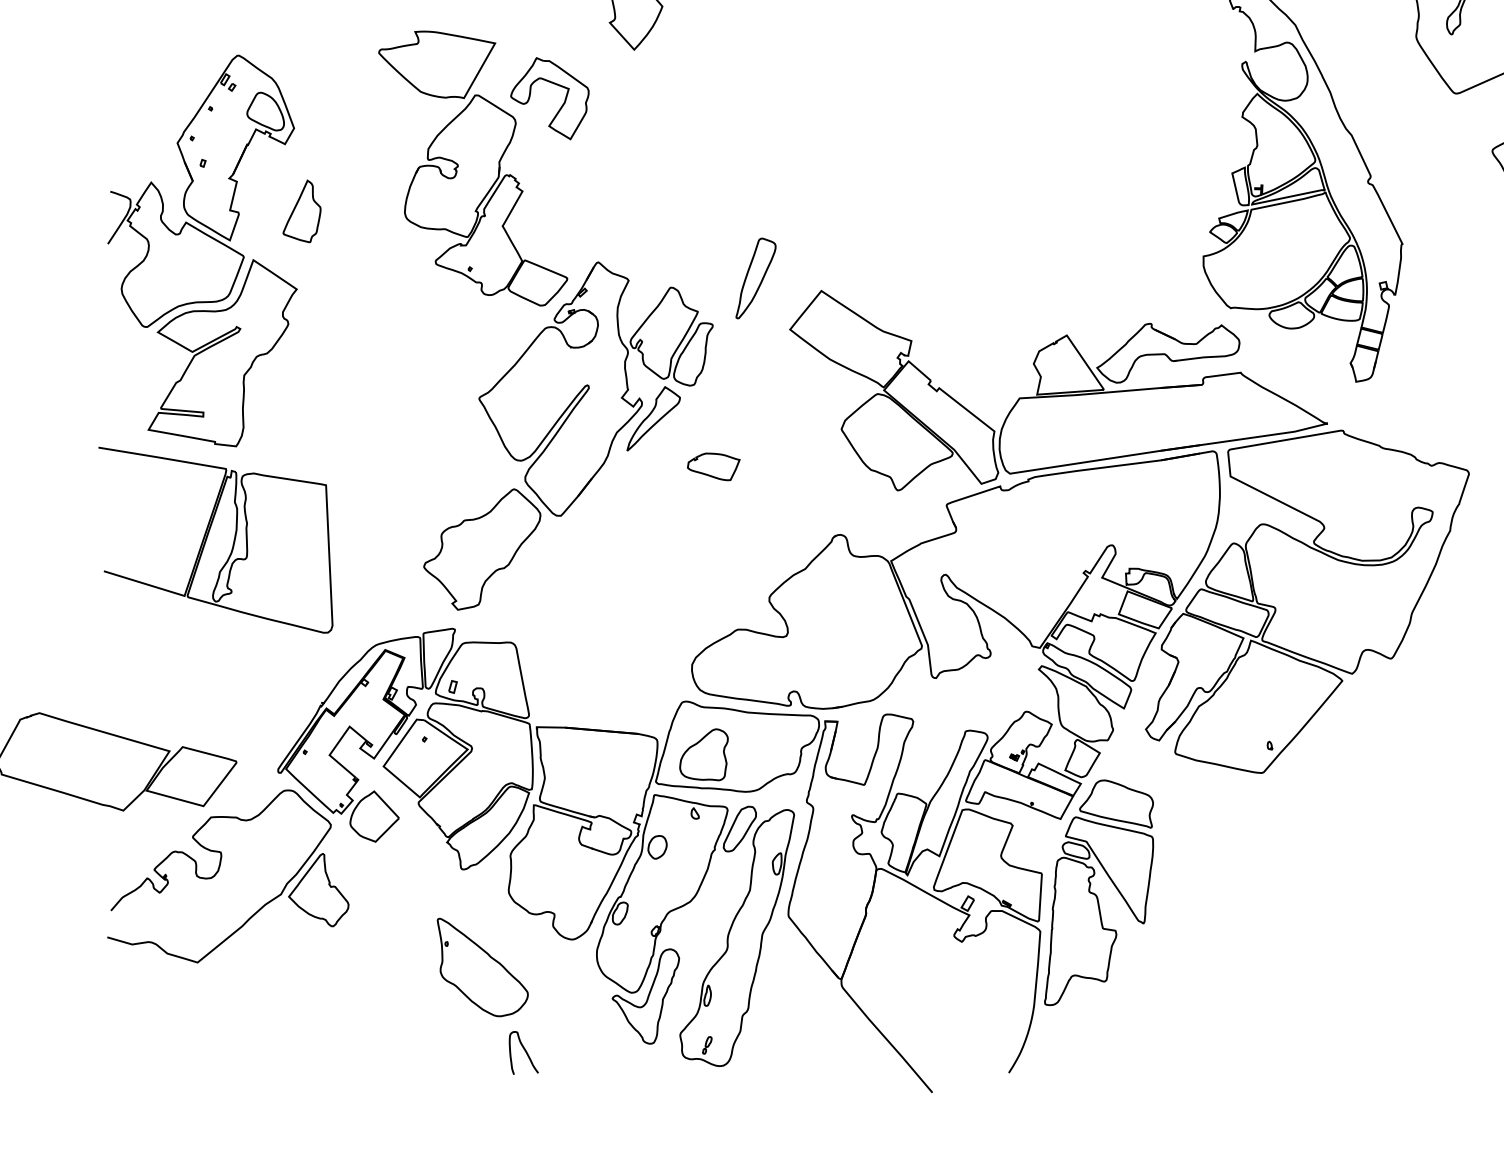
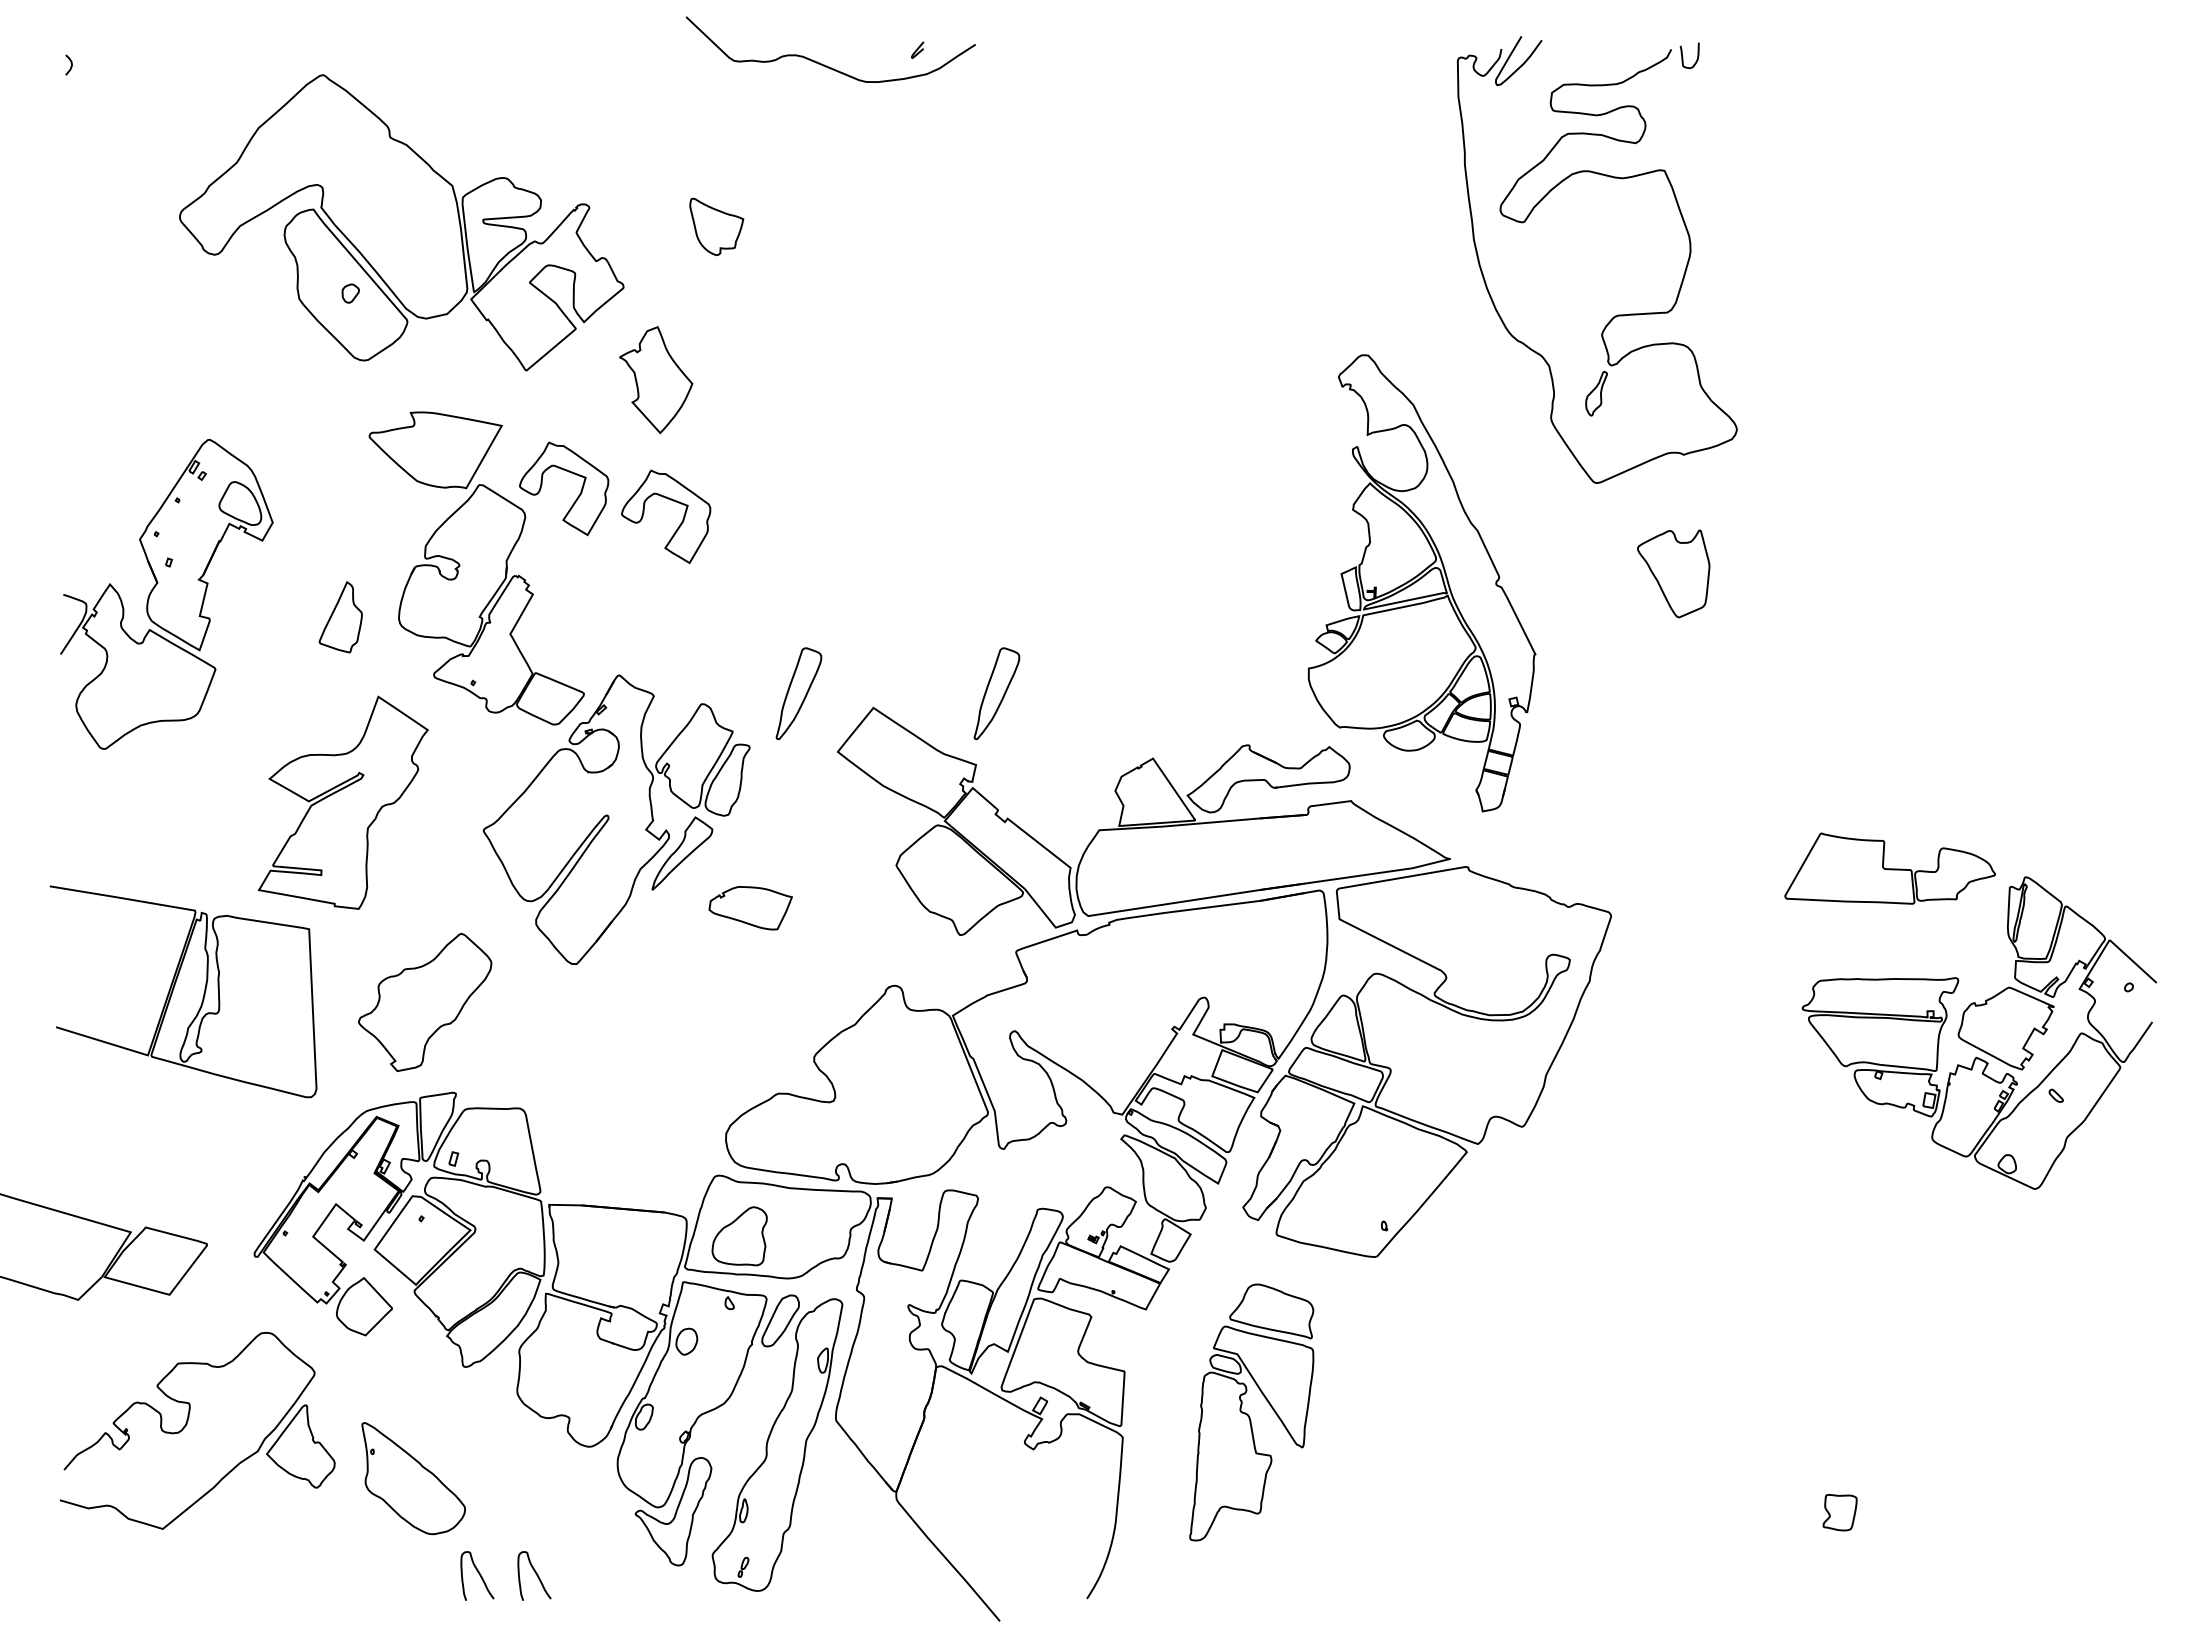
part: (651, 129) -> (679, 524), added
part: (301, 211) -> (340, 617), moved
part: (929, 278) -> (996, 693), added
part: (221, 352) -> (342, 802), moved
part: (713, 467) -> (750, 908), size x1.4
part: (482, 549) -> (425, 1002), moved
part: (219, 870) -> (187, 1424), moved
part: (1098, 892) -> (1251, 1412), moved
part: (482, 967) -> (413, 1478), moved
curve: (475, 1052) -> (479, 1575), added

